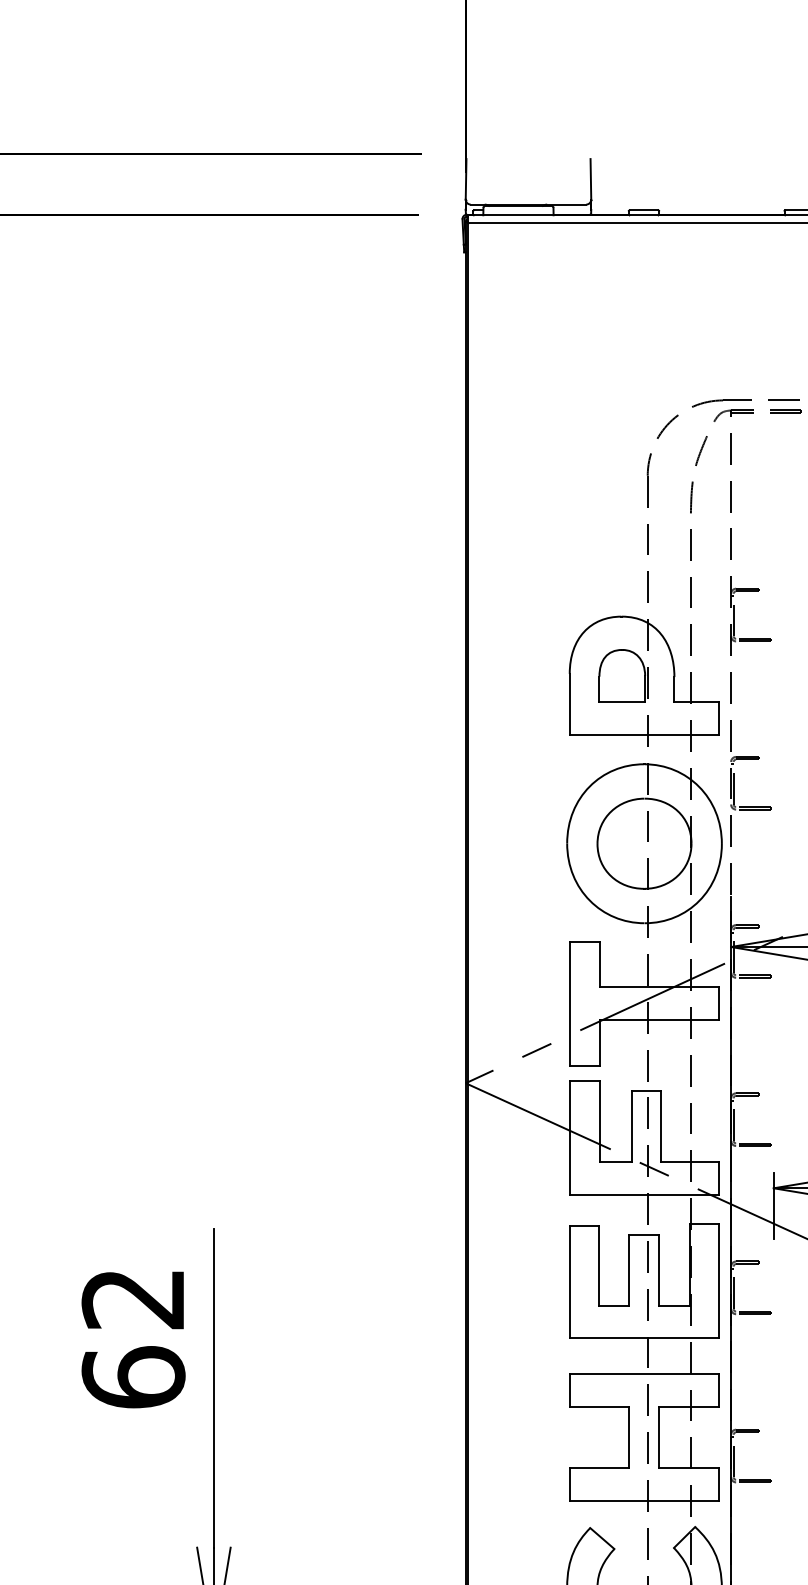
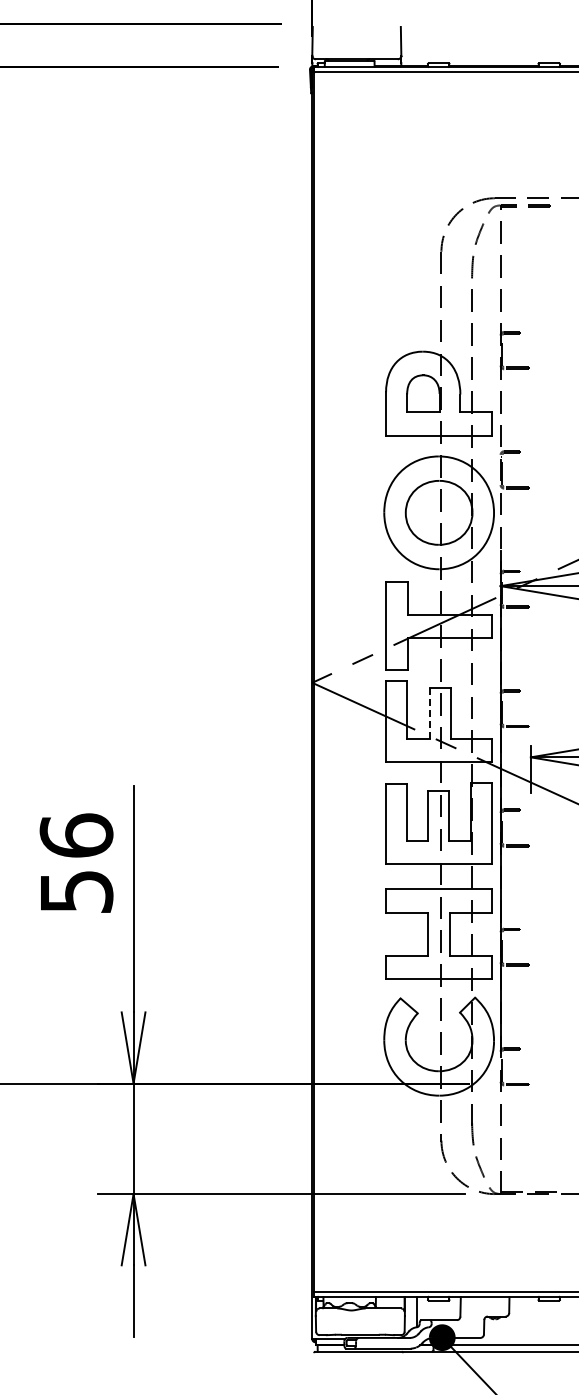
line: (630, 1127) -> (429, 714), solid -> dashed
text: (133, 1337) -> (76, 863), 62 -> 56

